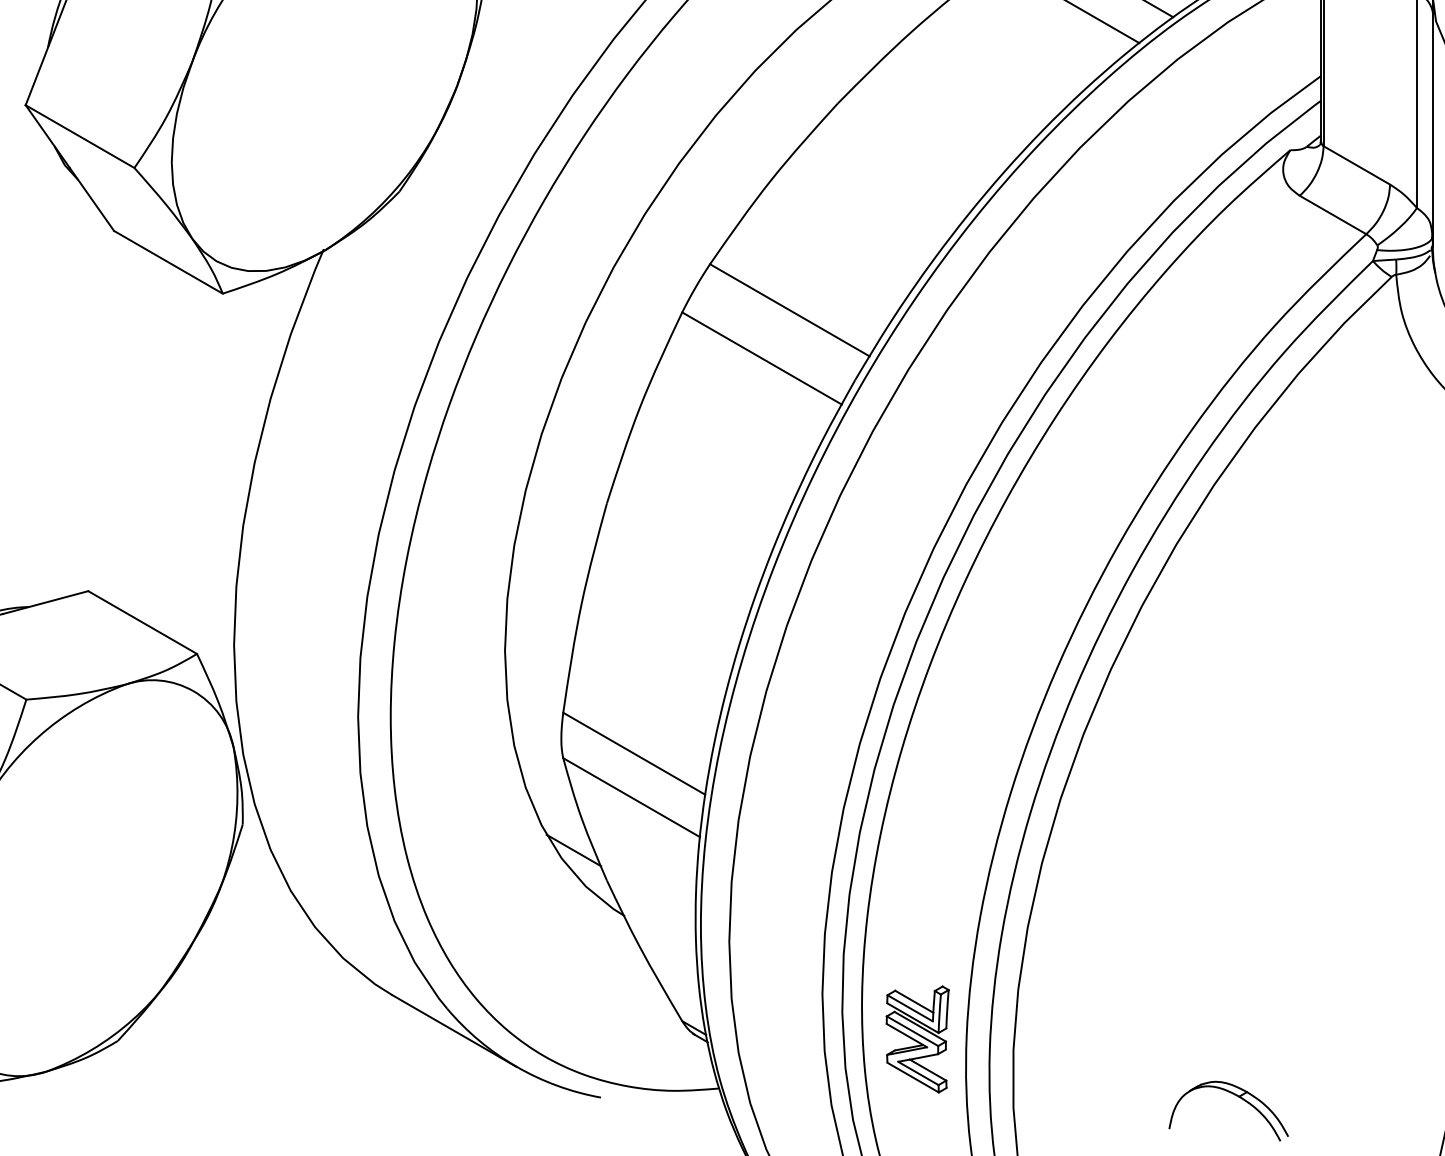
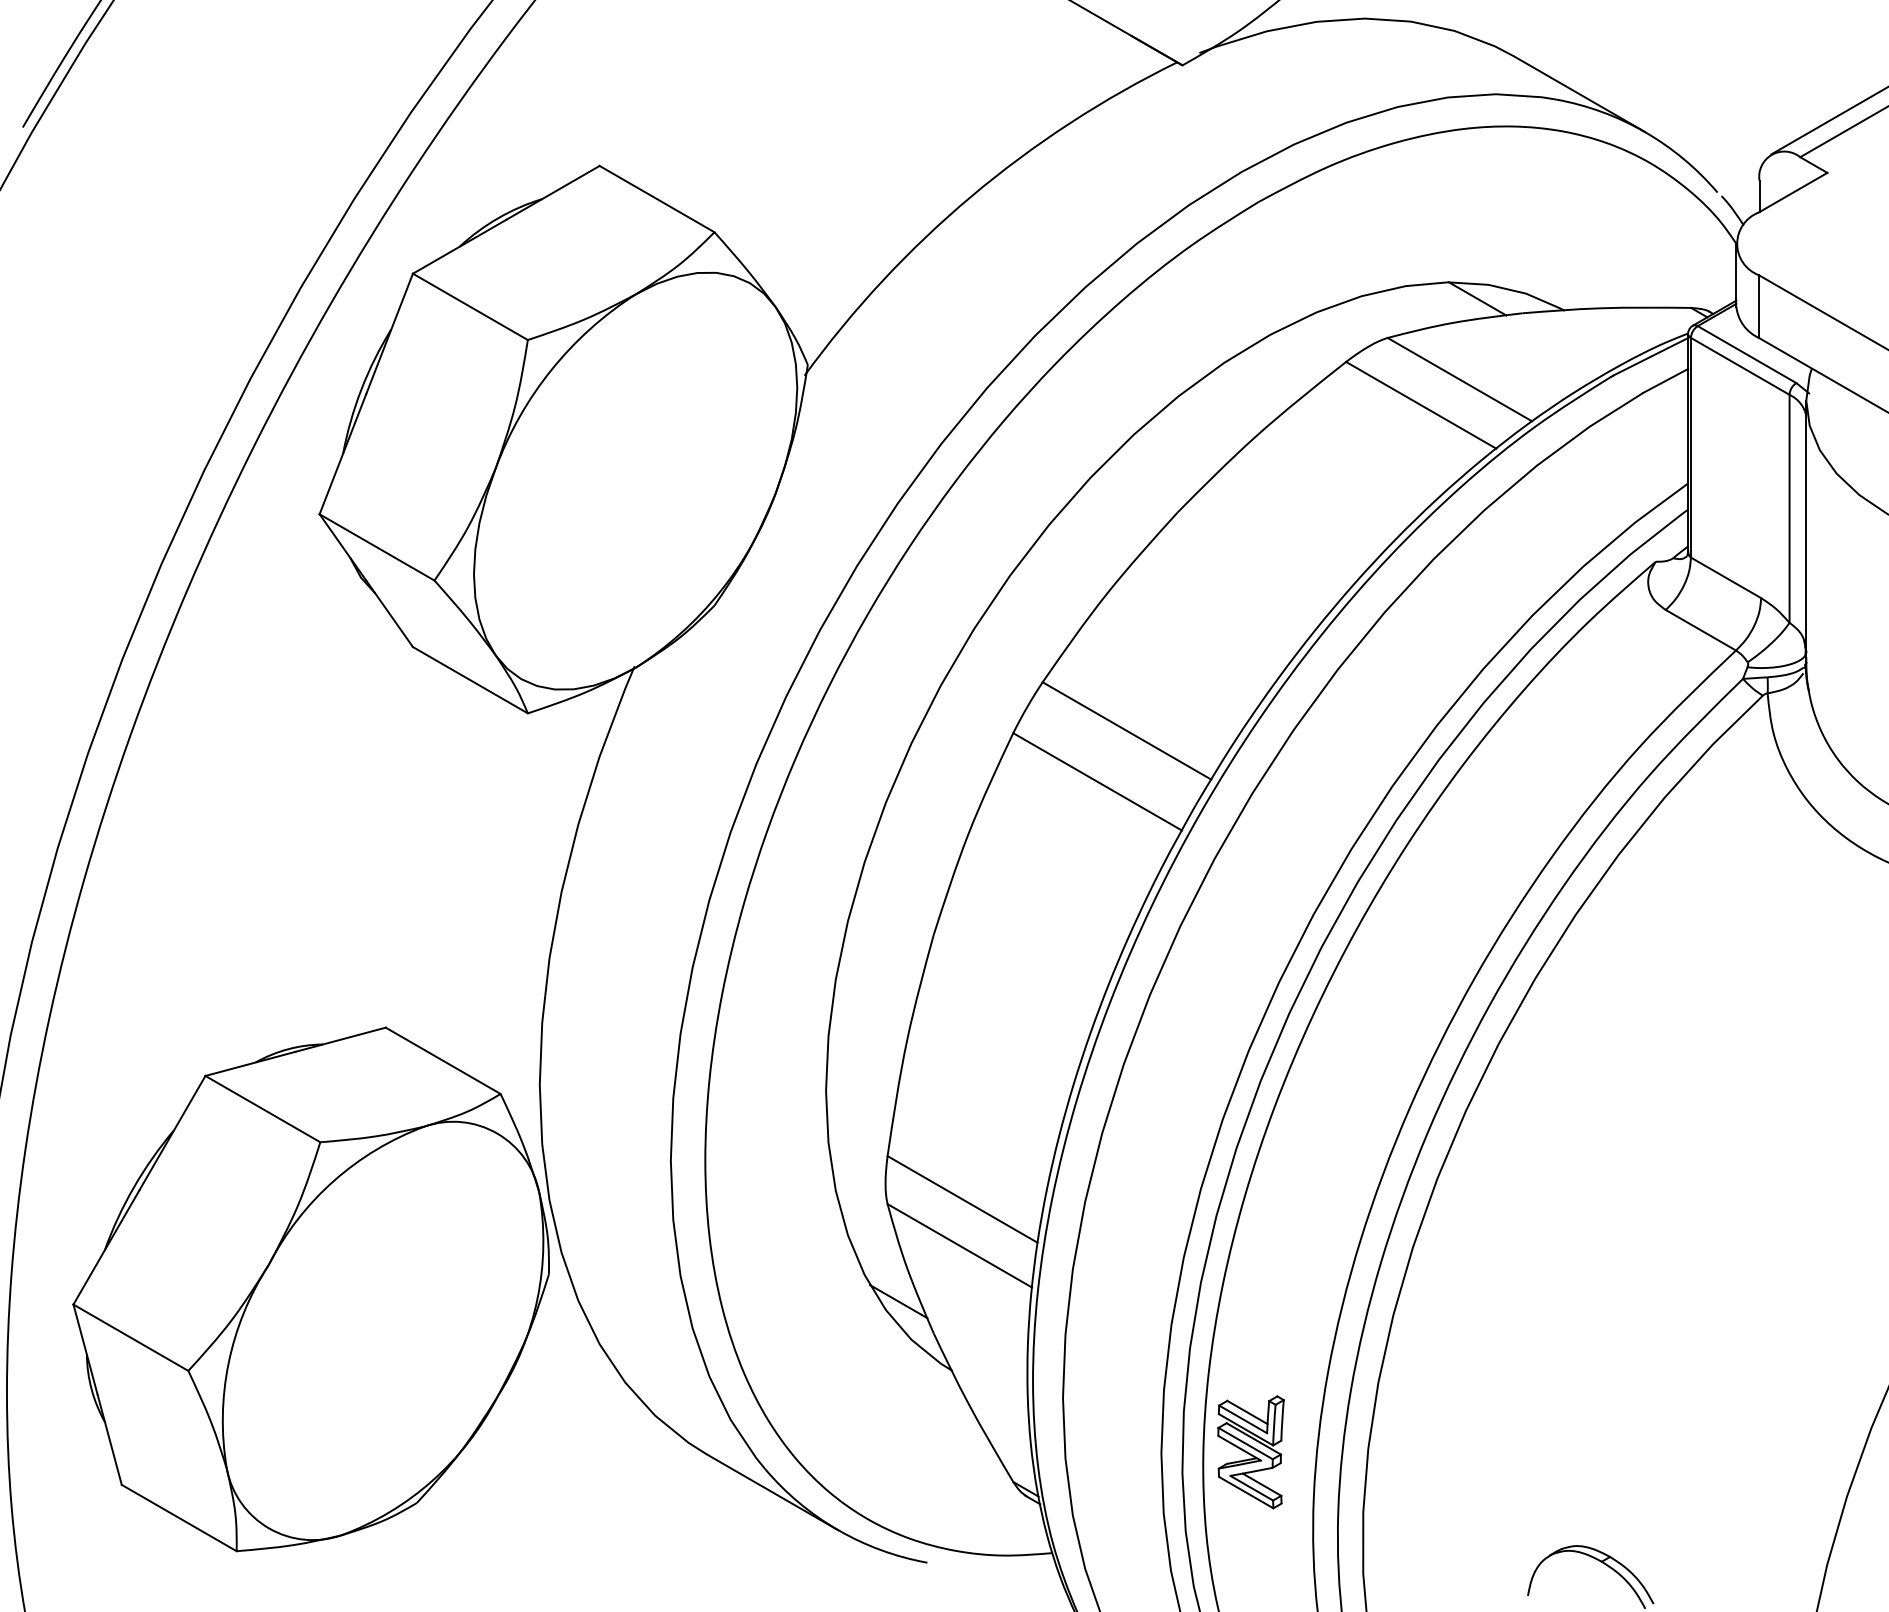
part: (917, 1039) -> (1250, 1452), moved

